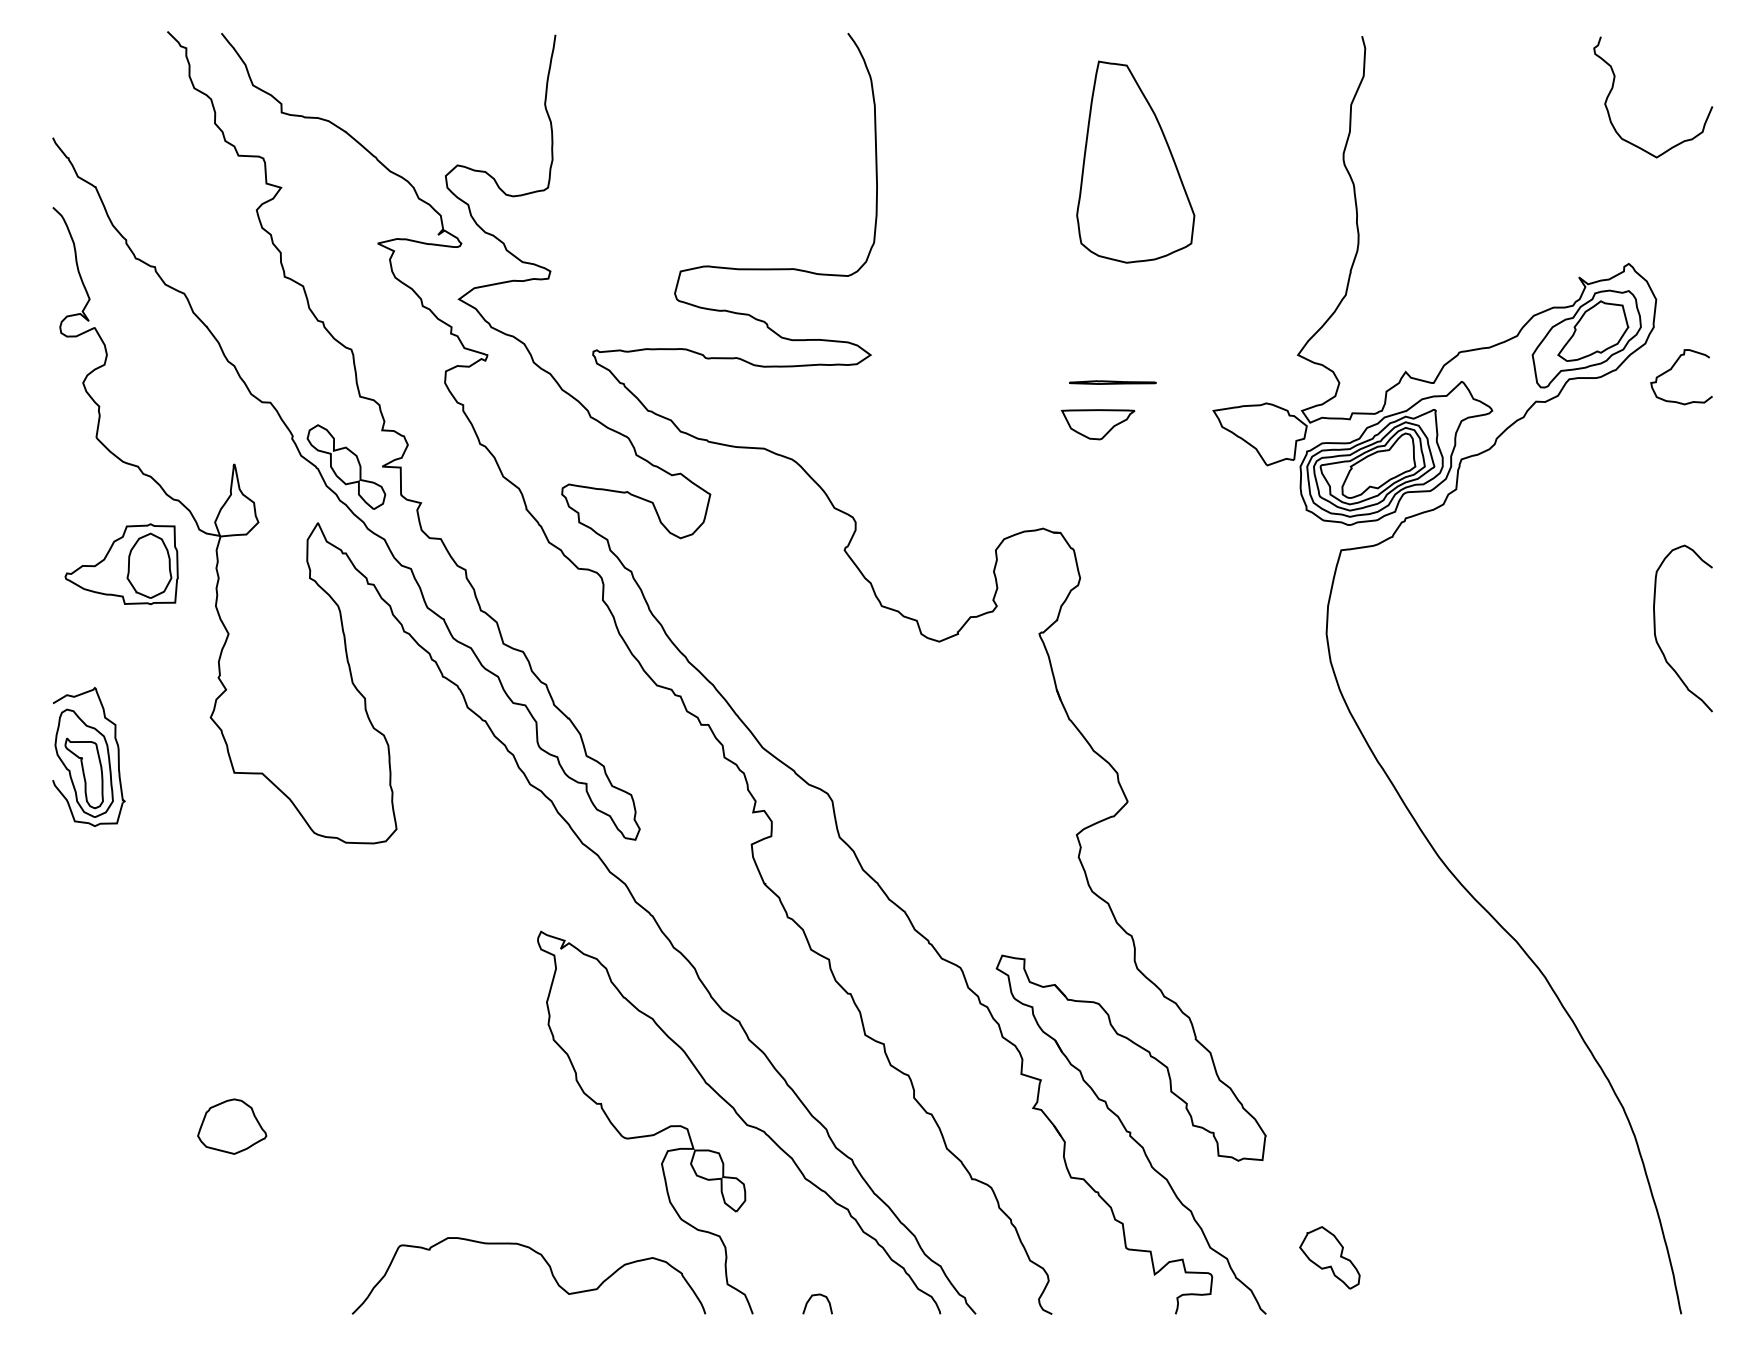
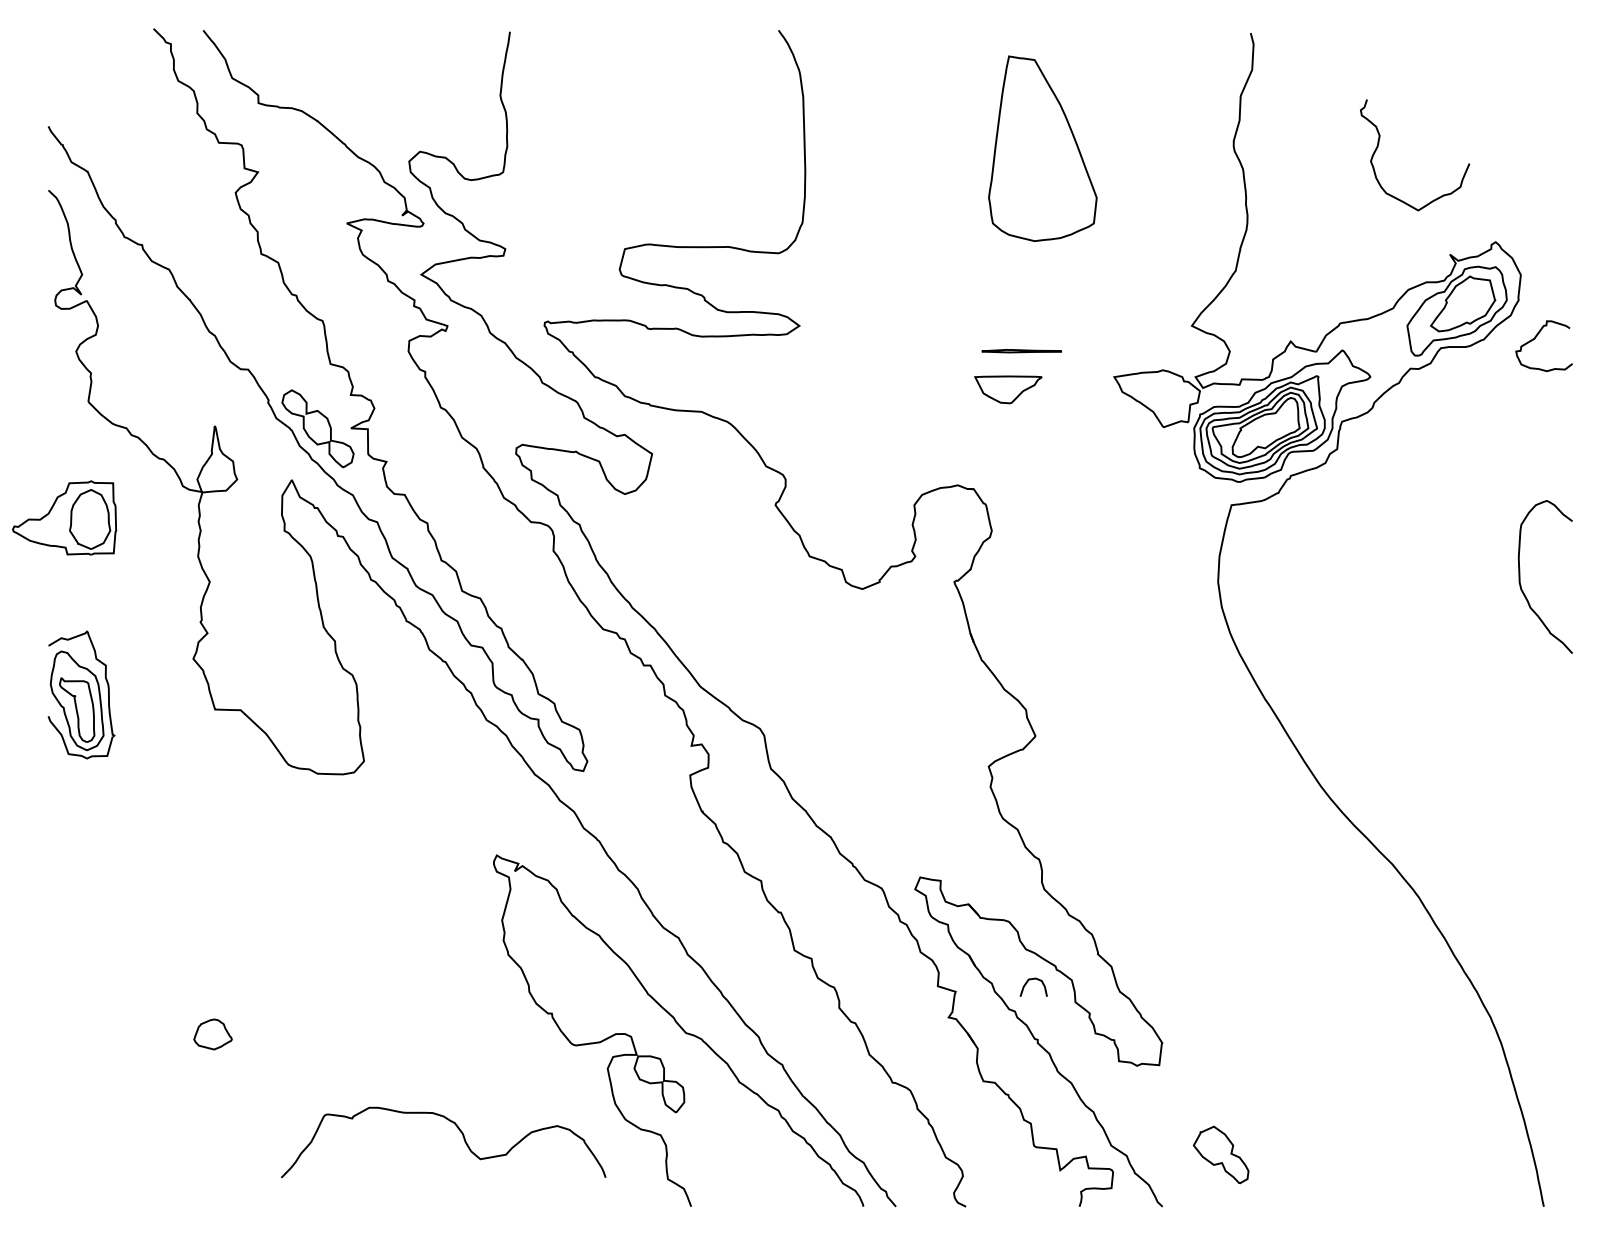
curve: (1613, 88) -> (1378, 147), moved
part: (121, 563) -> (64, 517), moved
part: (231, 1126) -> (212, 1034), size x0.6
curve: (546, 1263) -> (459, 1131), moved
curve: (815, 1296) -> (1031, 980), moved

